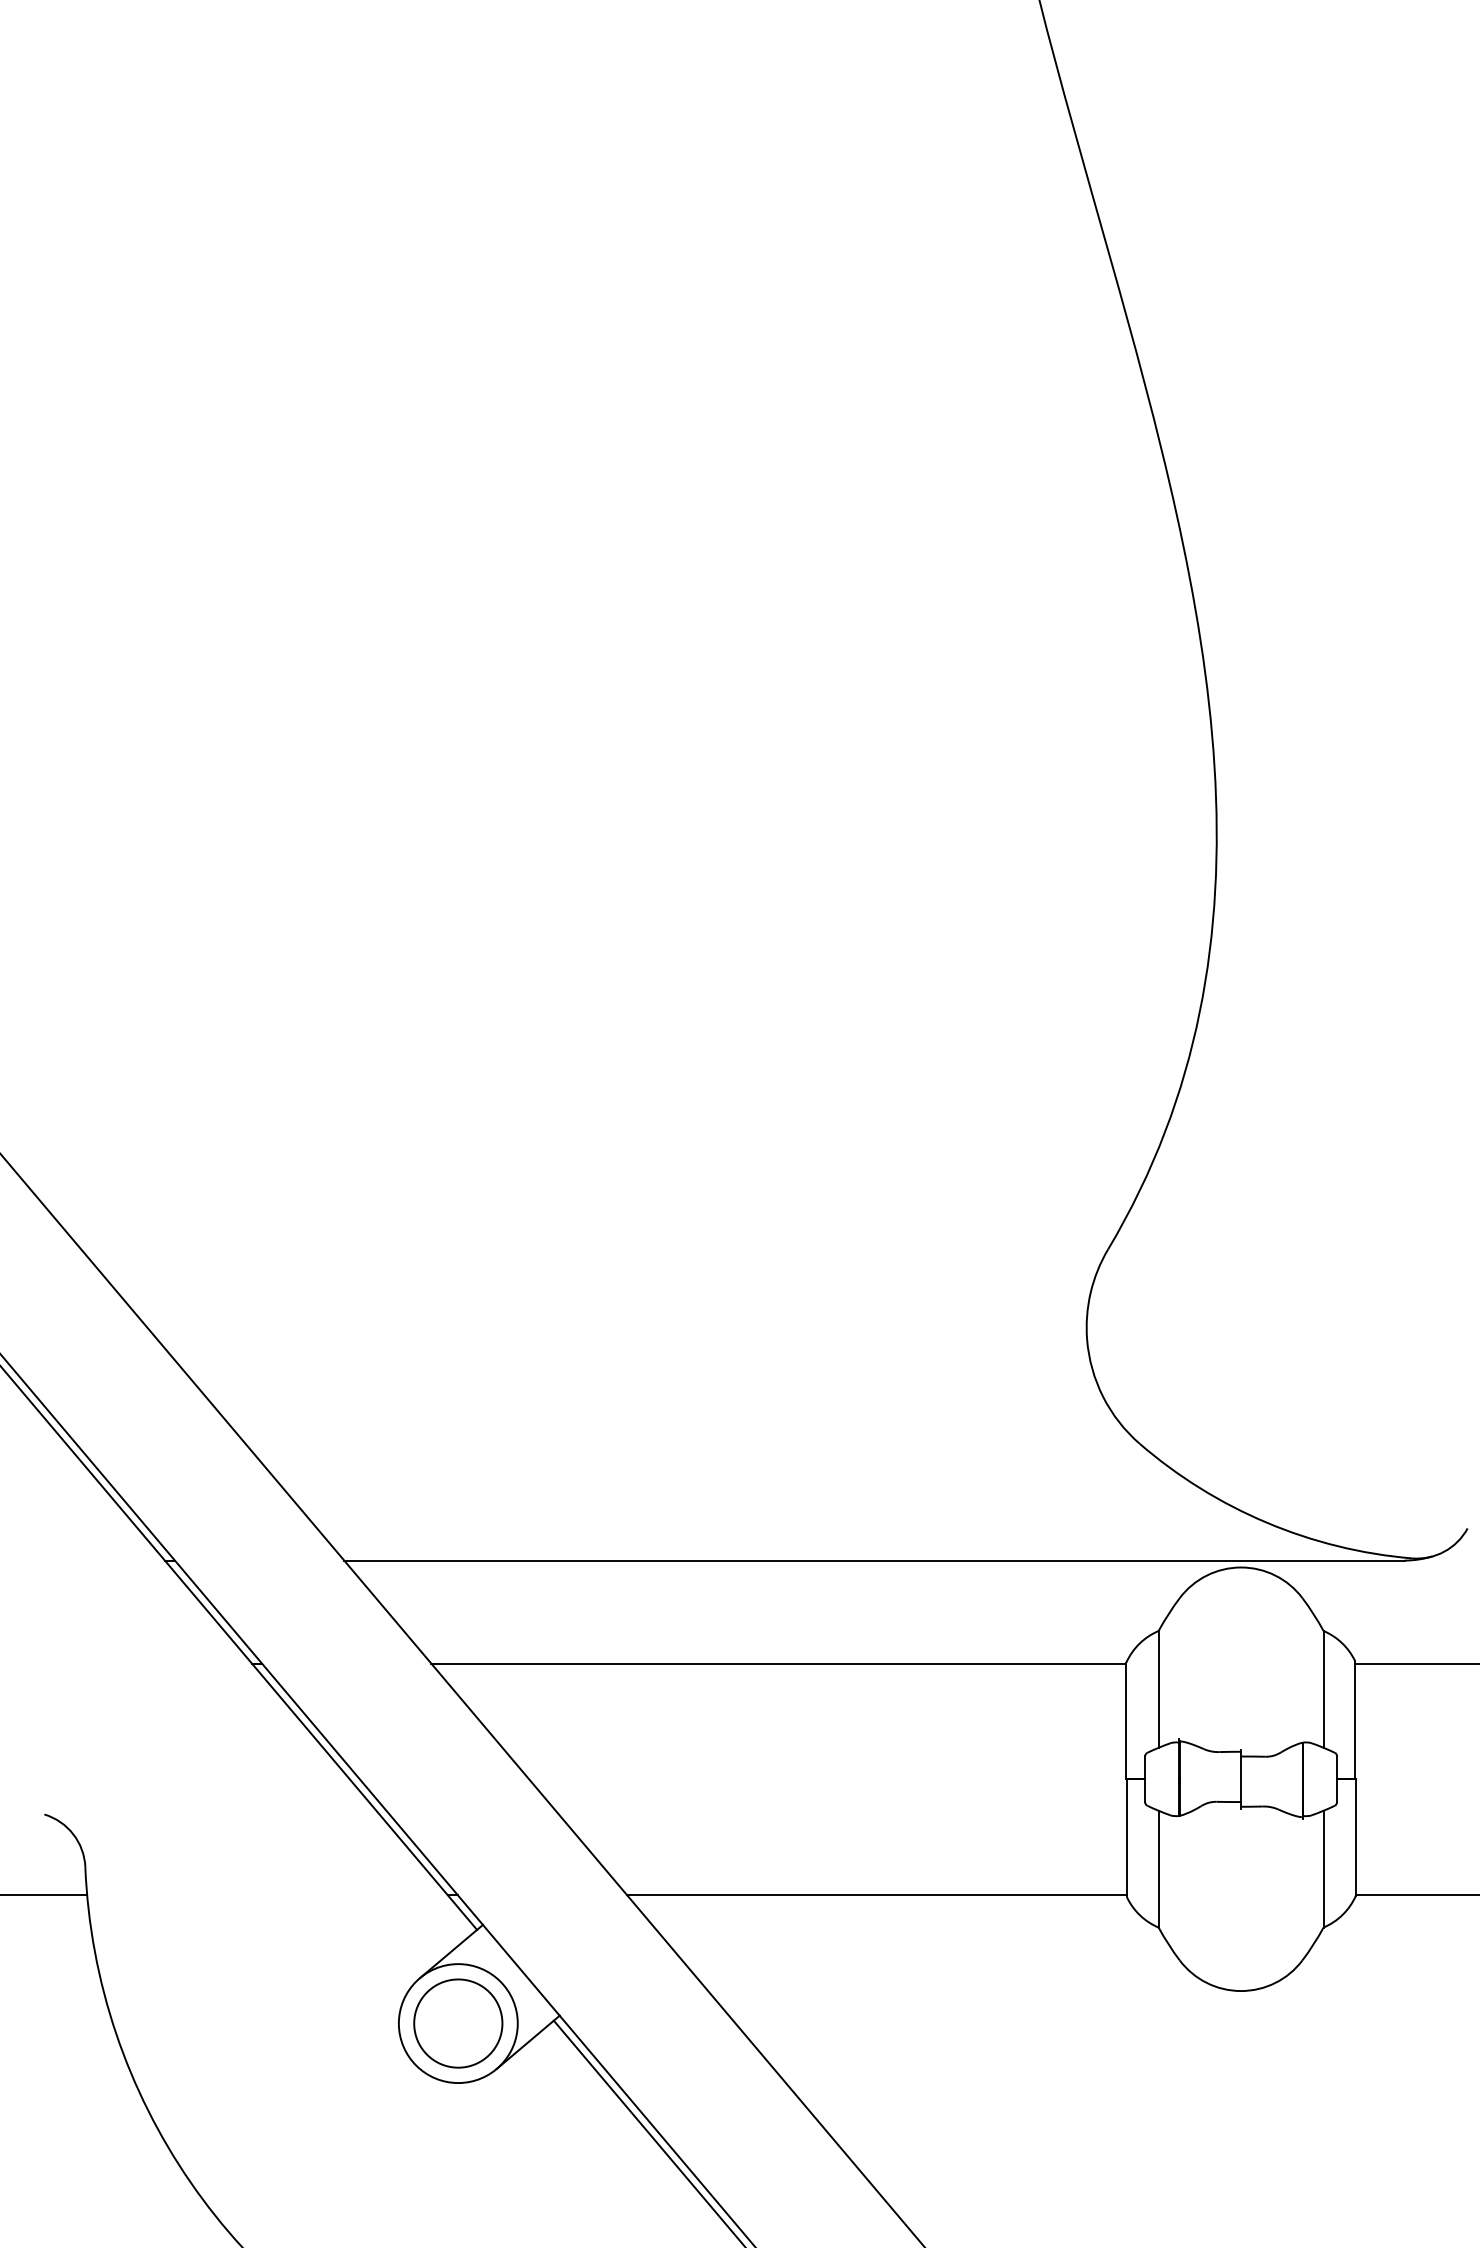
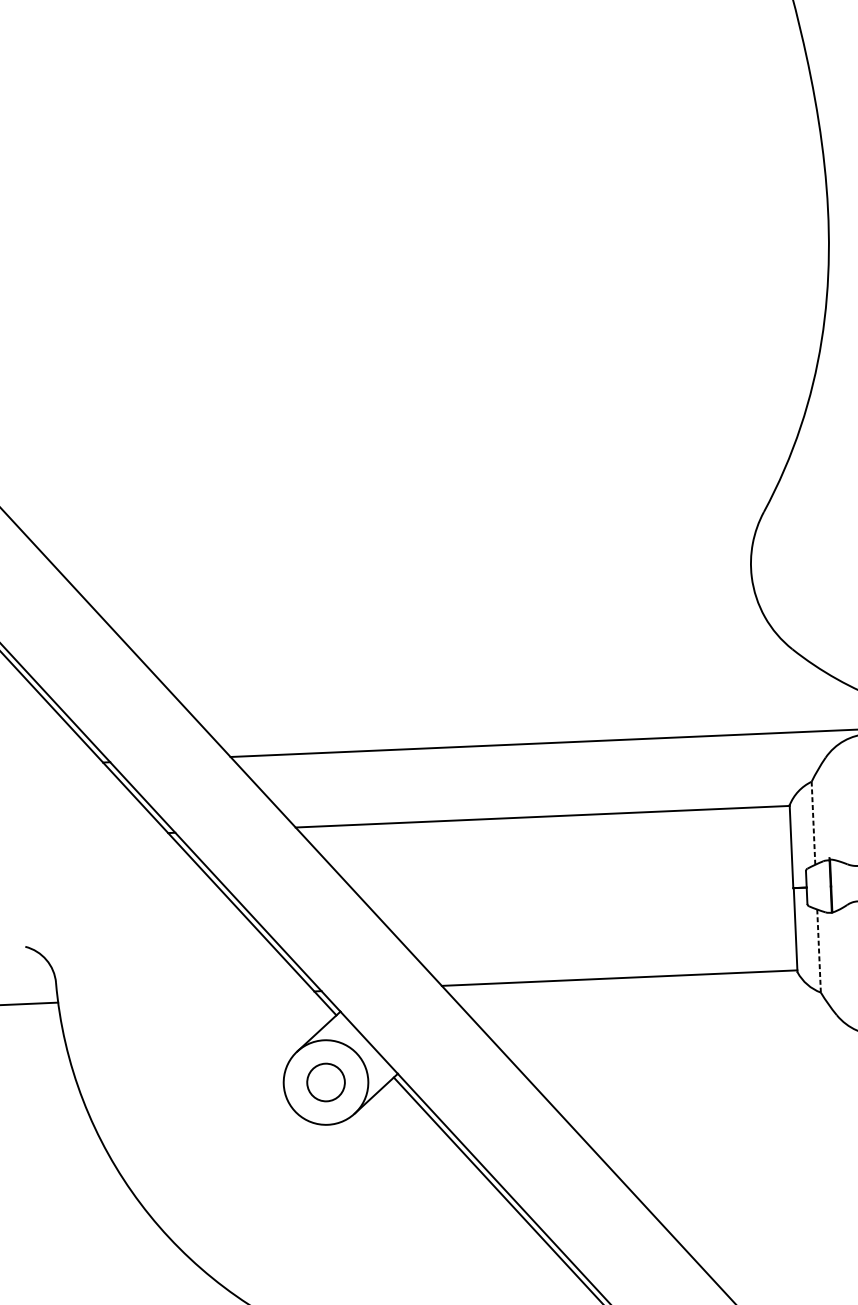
line: (1158, 1688) -> (813, 822), solid -> dashed
line: (1158, 1868) -> (818, 950), solid -> dashed
circle: (458, 2023) -> (326, 1082), size x0.6

